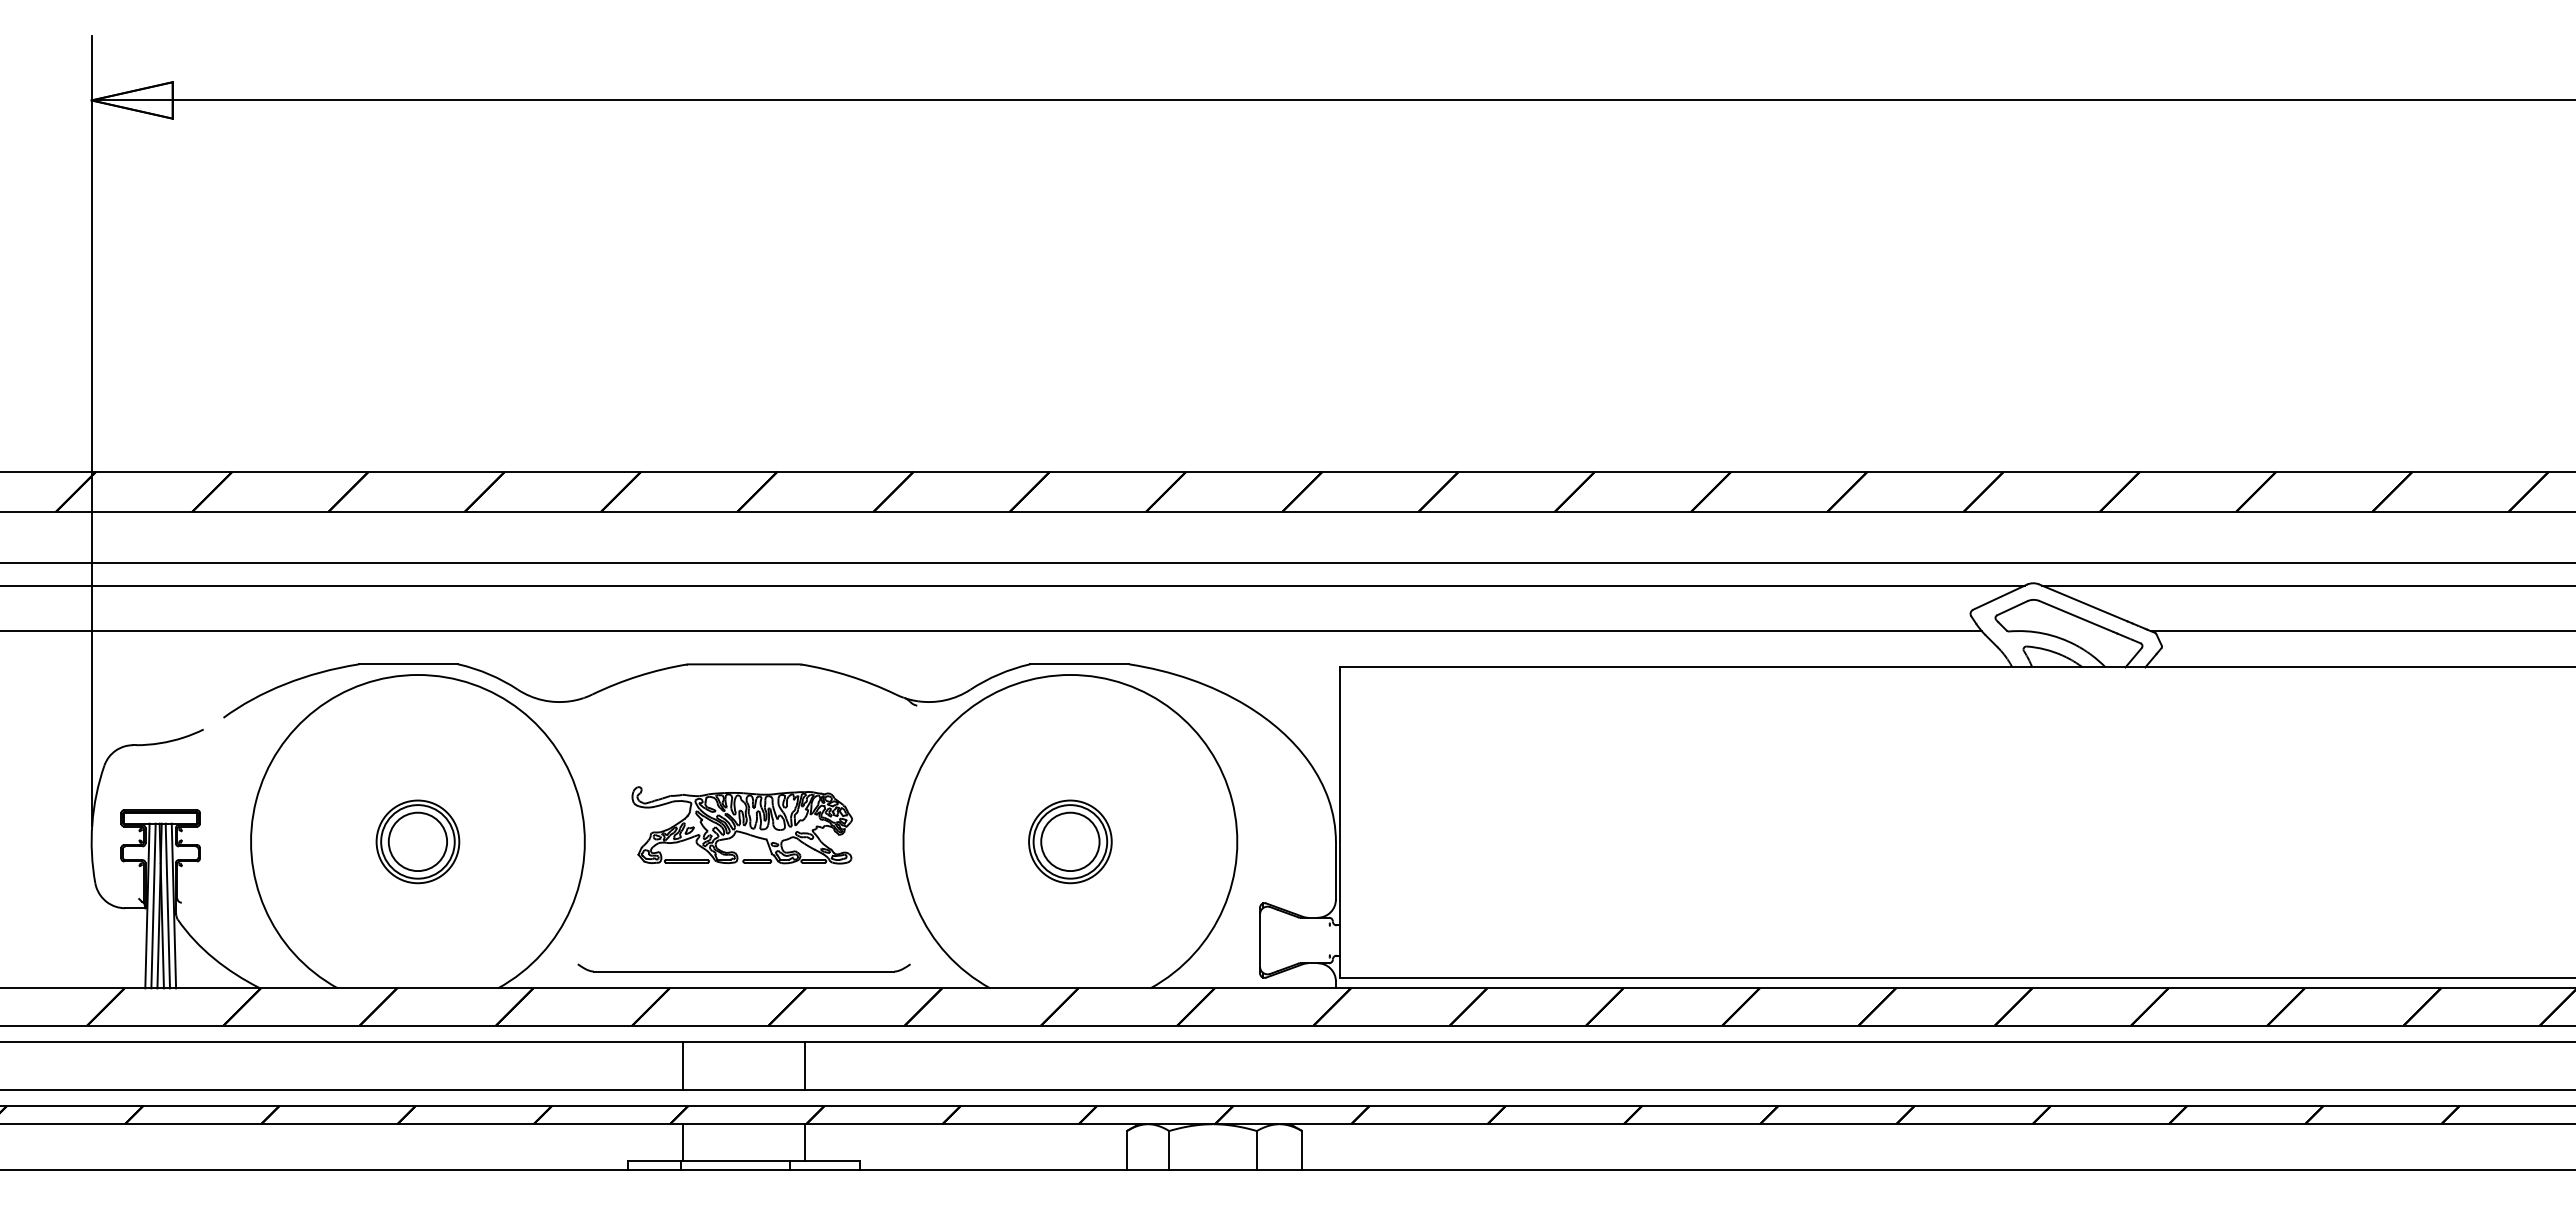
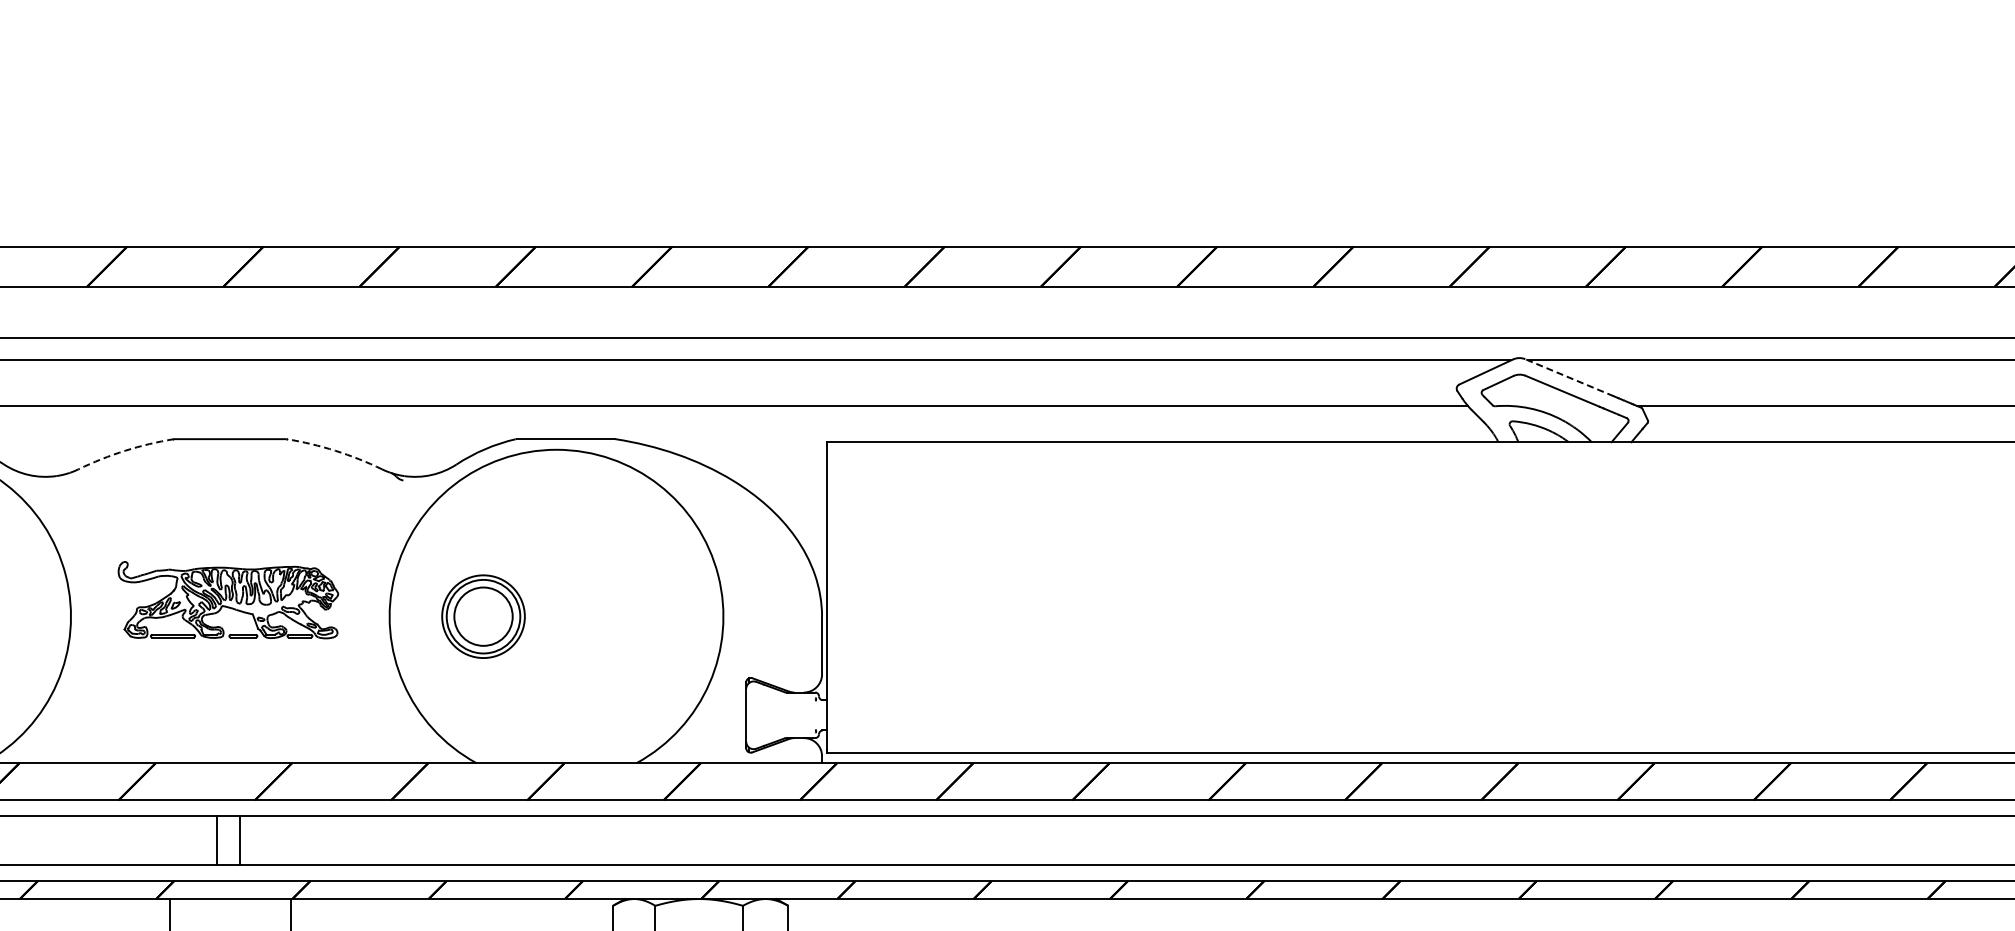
line: (2083, 602) -> (1569, 377), solid -> dashed
arc: (639, 676) -> (125, 451), solid -> dashed
arc: (849, 676) -> (335, 451), solid -> dashed
part: (1070, 841) -> (483, 616), moved
part: (743, 967) -> (229, 742), removed
line: (683, 1065) -> (216, 840), moved
line: (804, 1065) -> (239, 840), moved

